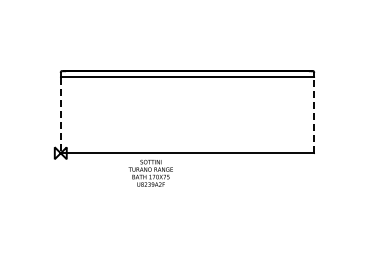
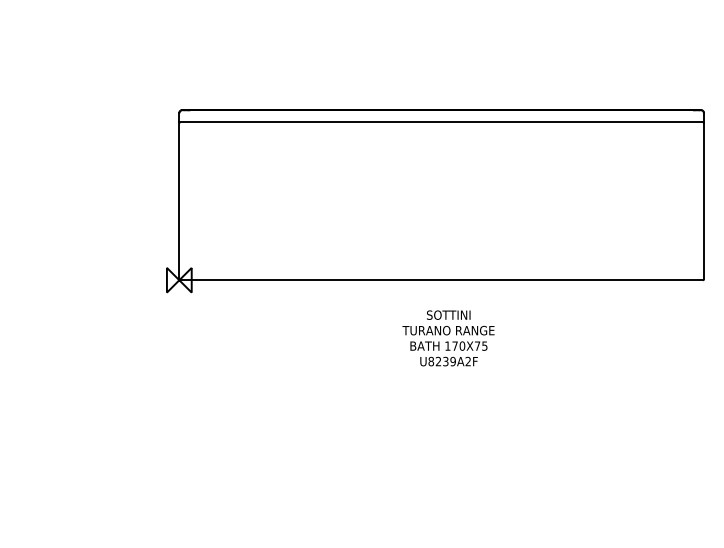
line: (60, 115) -> (178, 202), dashed -> solid
line: (314, 115) -> (704, 202), dashed -> solid
text: (150, 172) -> (447, 336), moved

